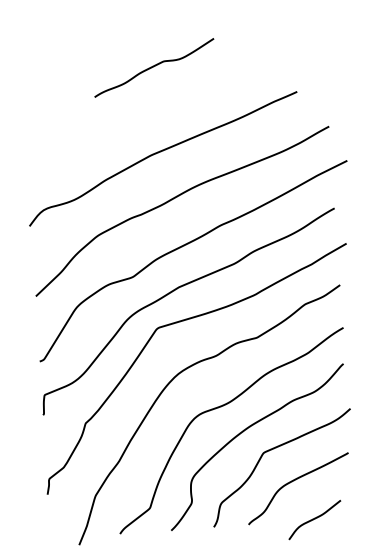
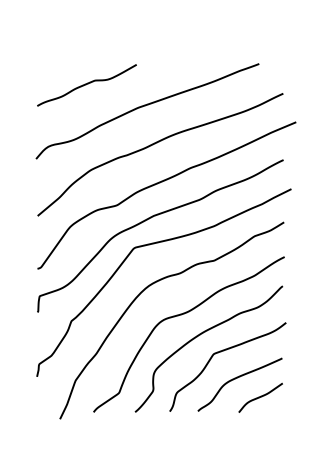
curve: (153, 68) -> (86, 85), moved
curve: (314, 519) -> (260, 397), moved

